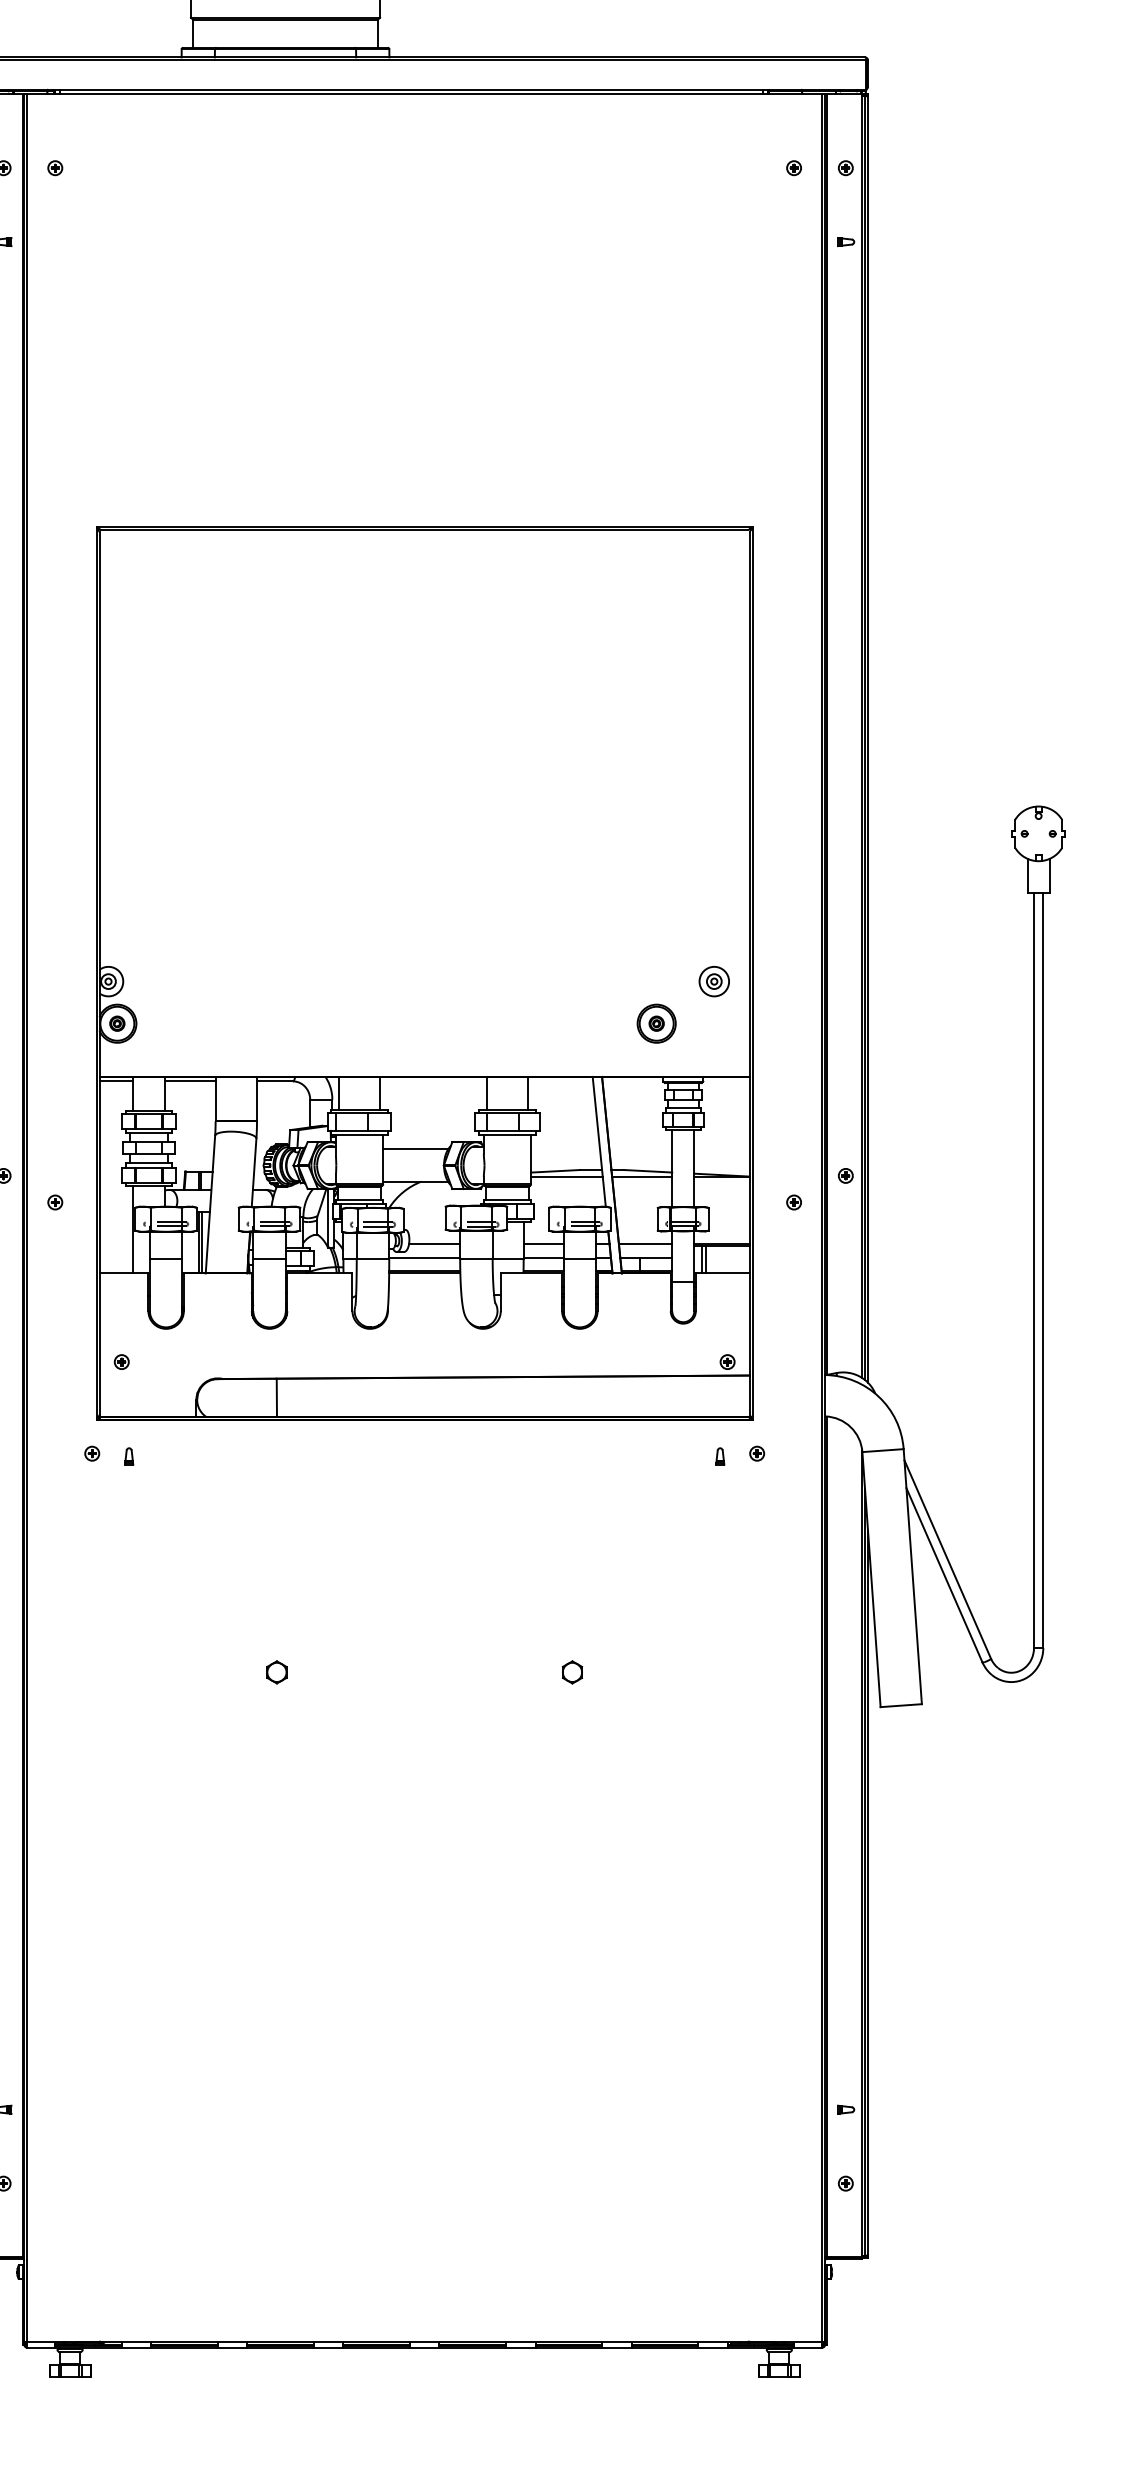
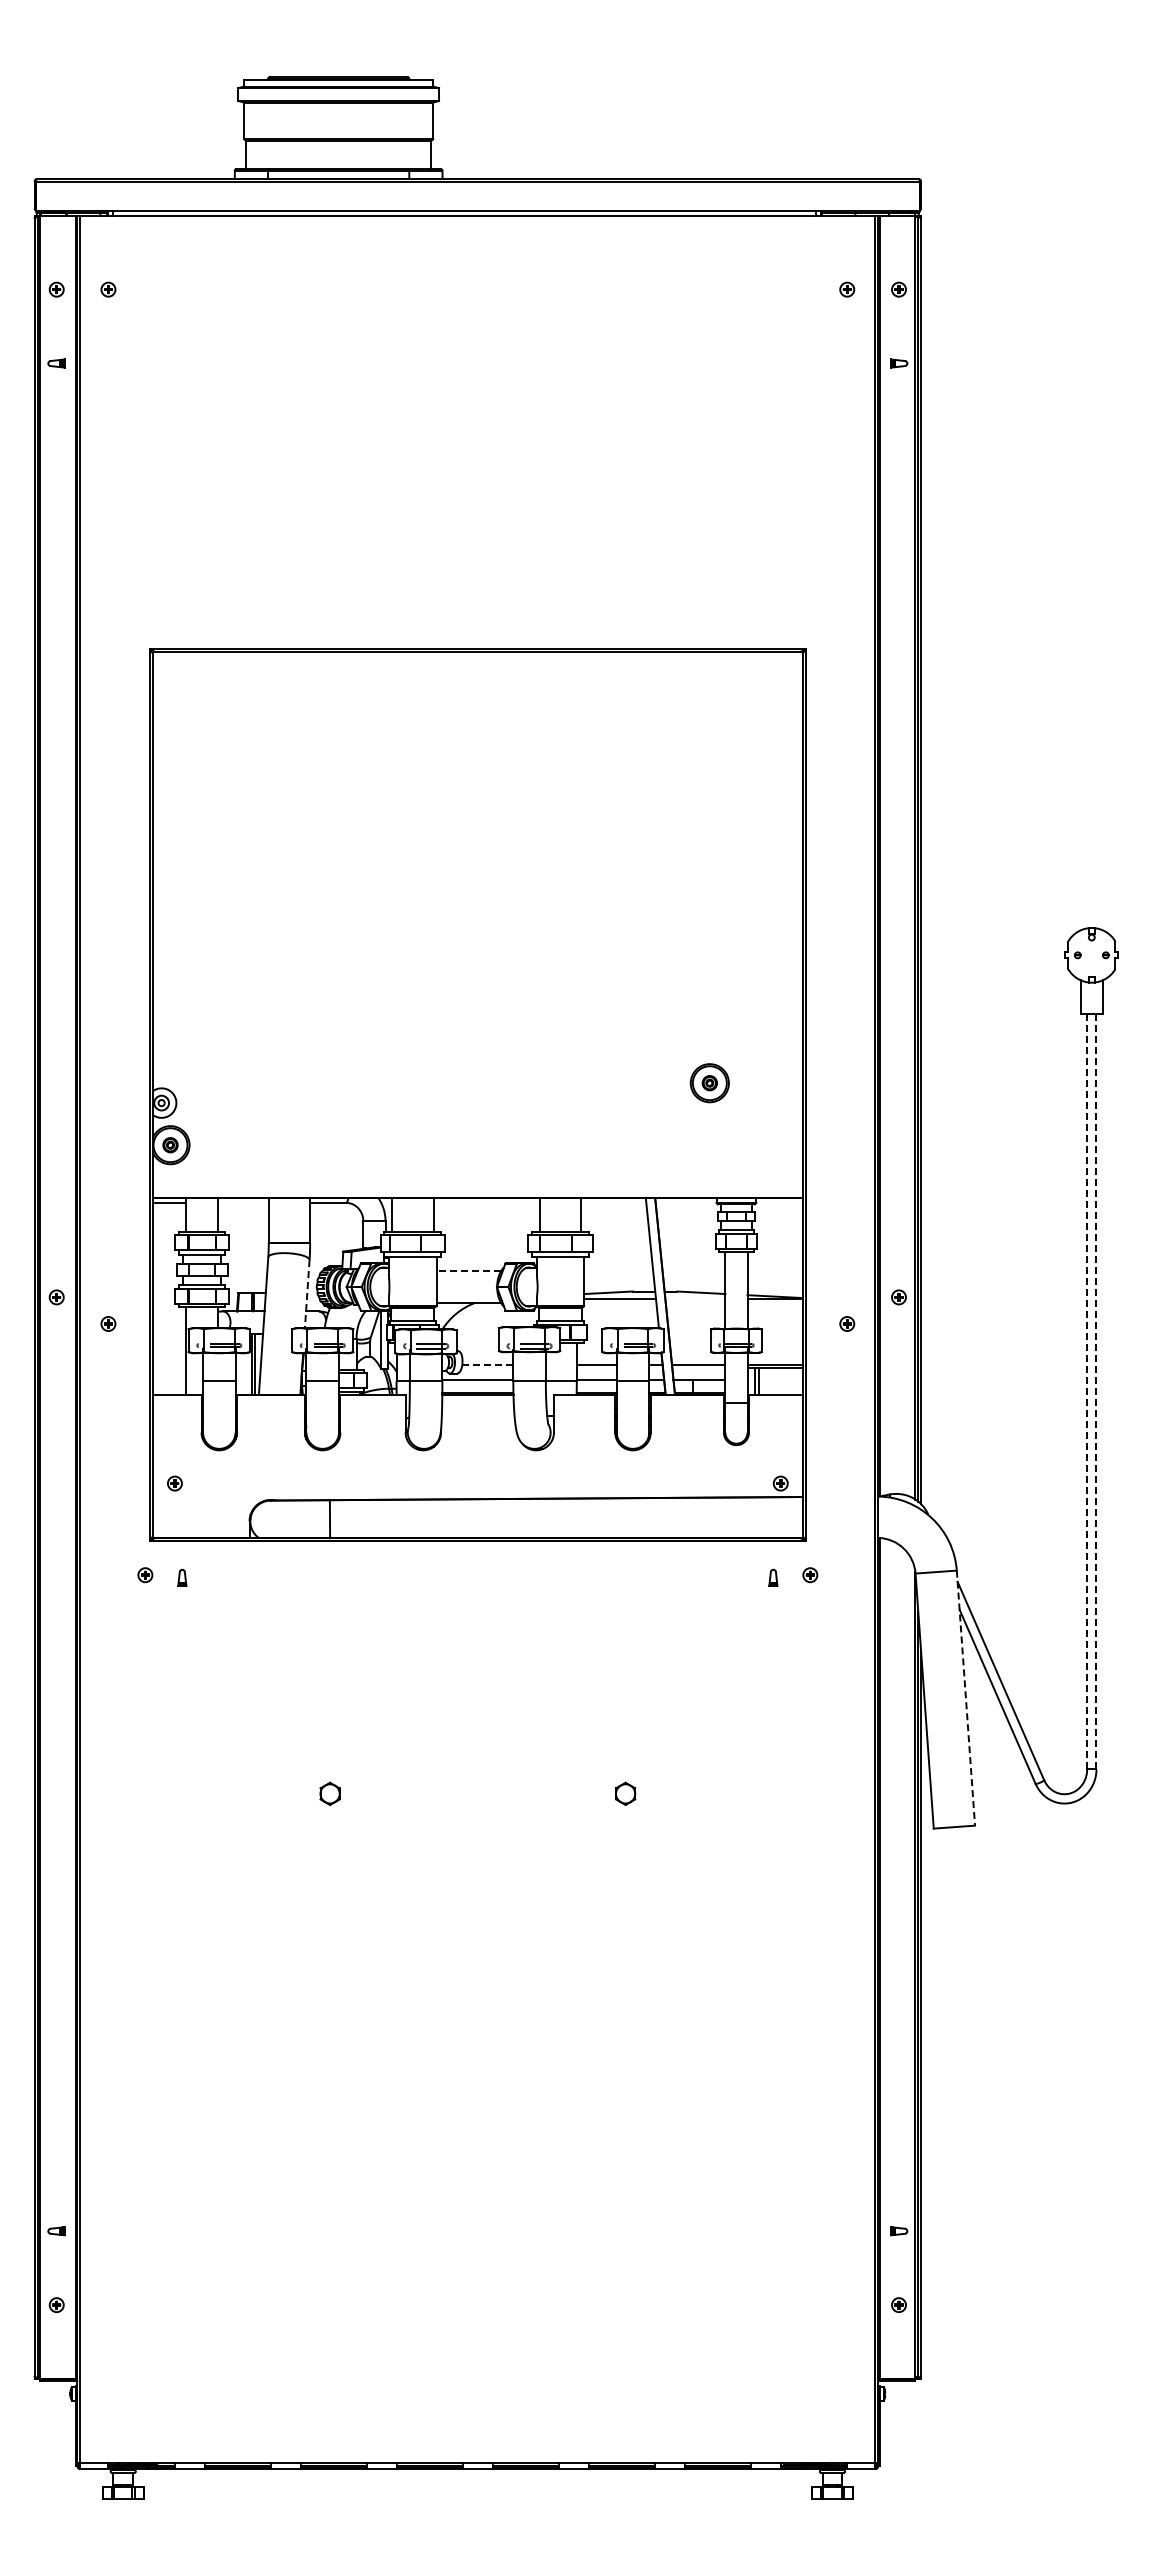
part: (714, 981) -> (767, 1102), removed
part: (656, 1024) -> (709, 1083), moved
line: (190, 1081) -> (243, 1202), removed
line: (415, 1149) -> (468, 1270), solid -> dashed
line: (254, 1173) -> (307, 1294), solid -> dashed
line: (642, 1177) -> (695, 1298), removed
line: (434, 1244) -> (487, 1365), solid -> dashed
line: (1034, 1270) -> (1087, 1391), solid -> dashed
line: (1043, 1270) -> (1096, 1391), solid -> dashed
line: (912, 1577) -> (965, 1698), solid -> dashed

